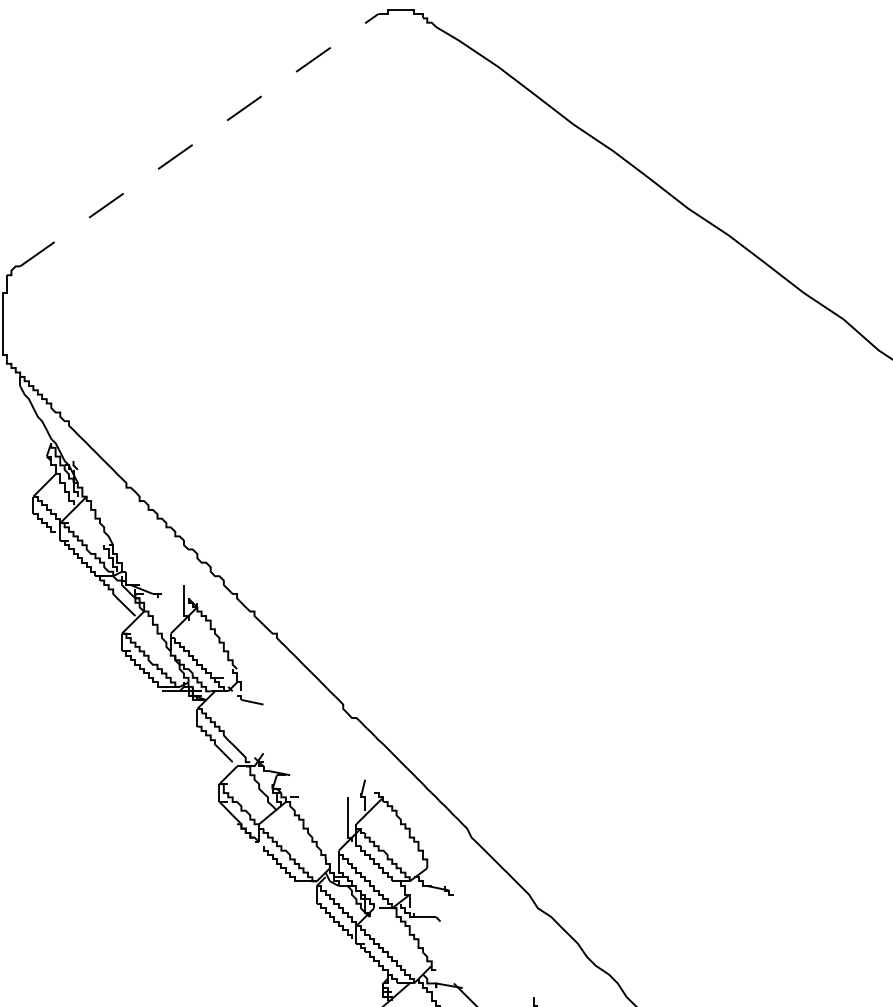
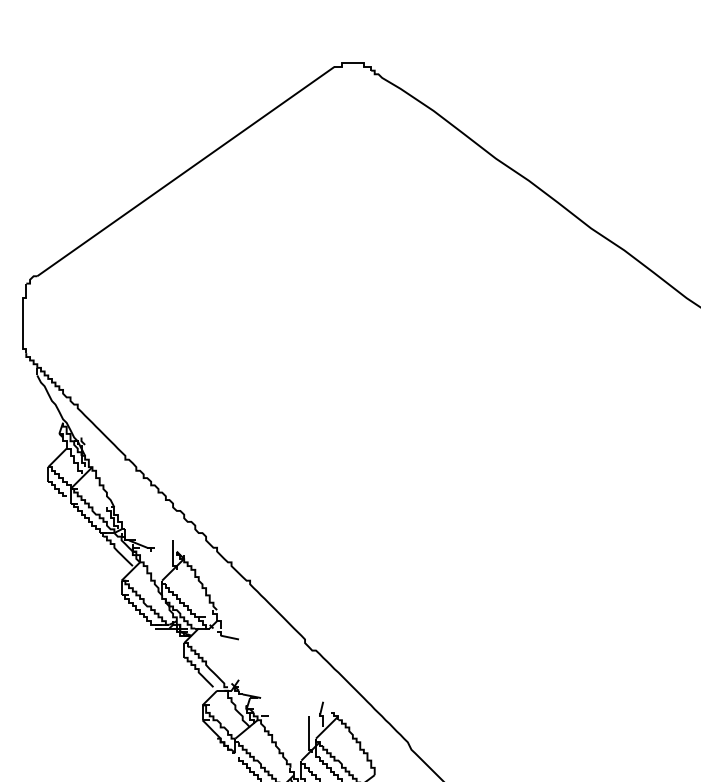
line: (199, 139) -> (185, 171), dashed -> solid

